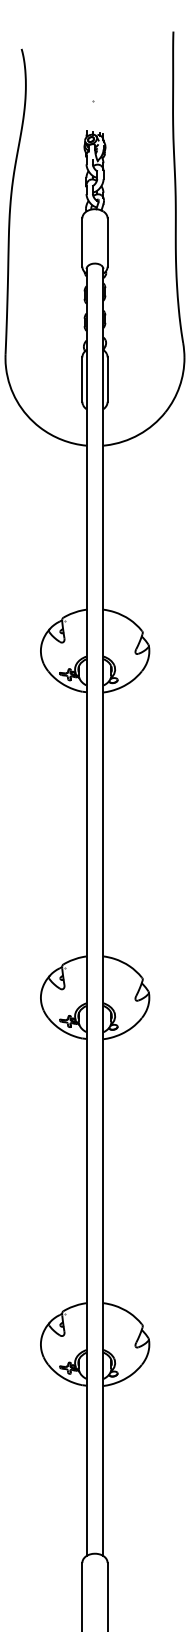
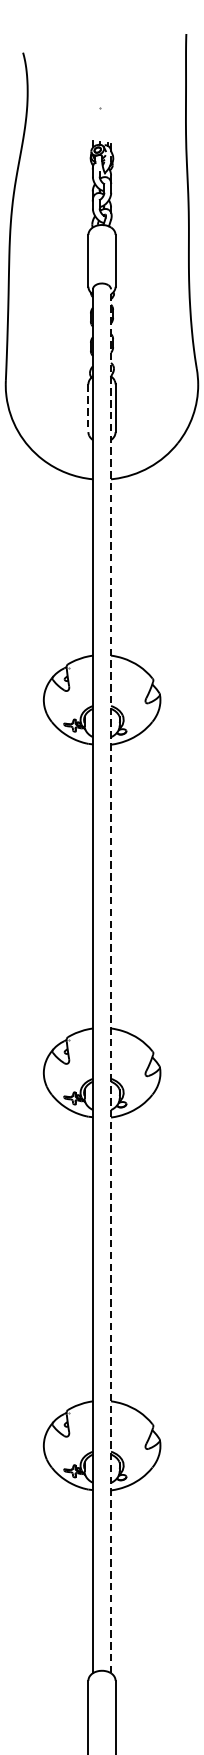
line: (82, 380) -> (88, 409), solid -> dashed
line: (103, 912) -> (111, 981), solid -> dashed

